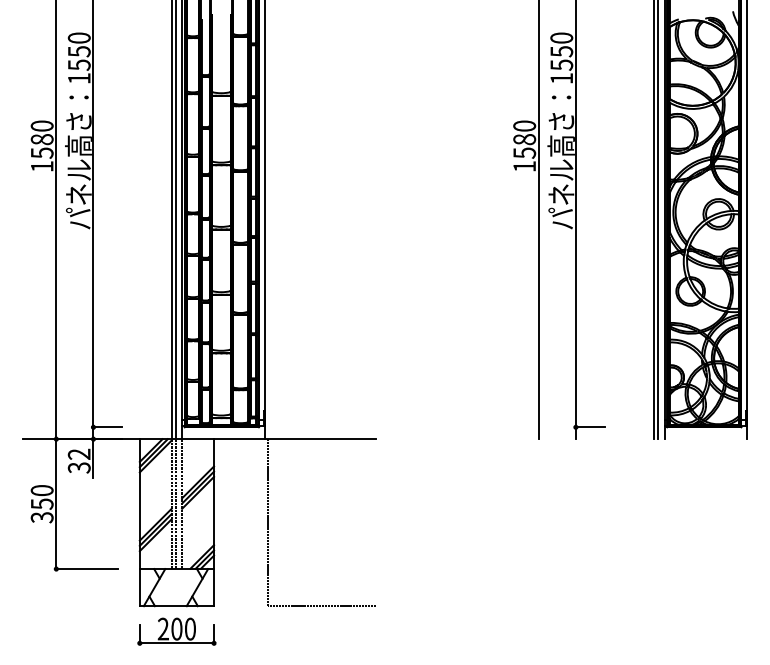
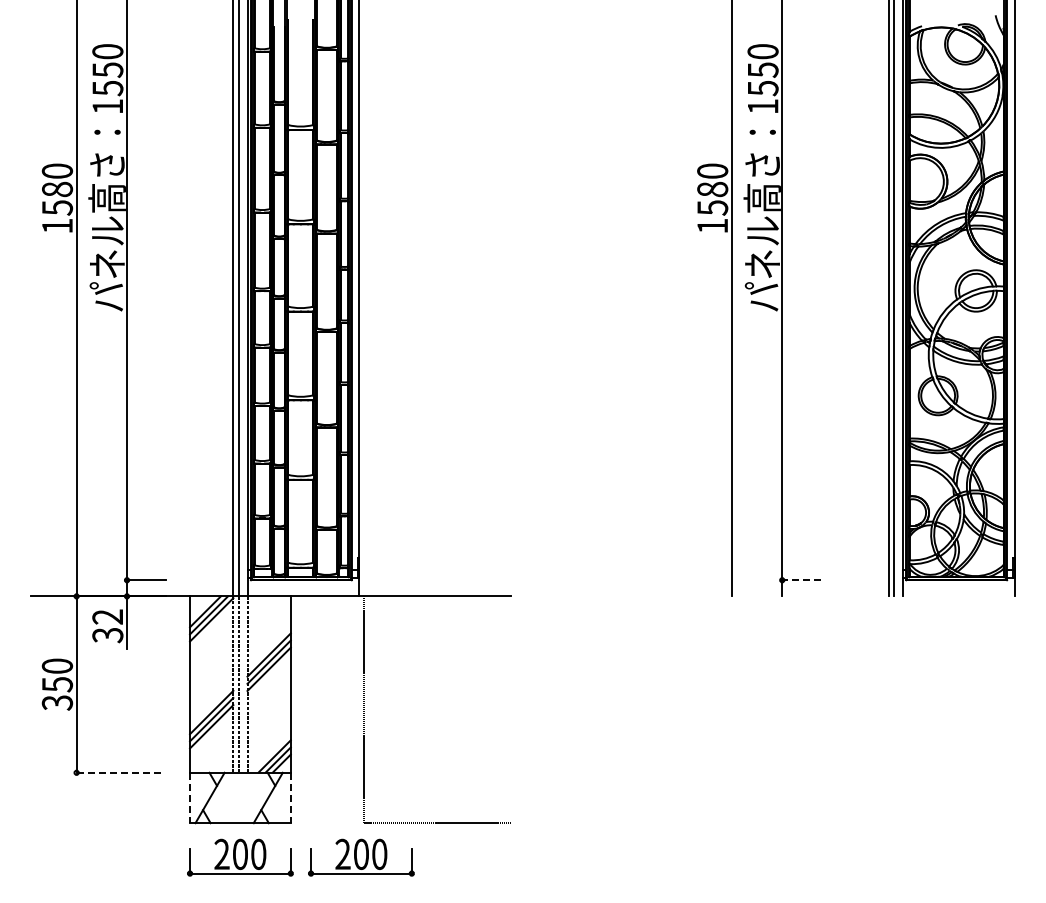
line: (590, 427) -> (801, 580), solid -> dashed
line: (87, 568) -> (118, 772), solid -> dashed
line: (140, 587) -> (190, 798), solid -> dashed
line: (213, 587) -> (290, 798), solid -> dashed
part: (266, 631) -> (361, 857), added

